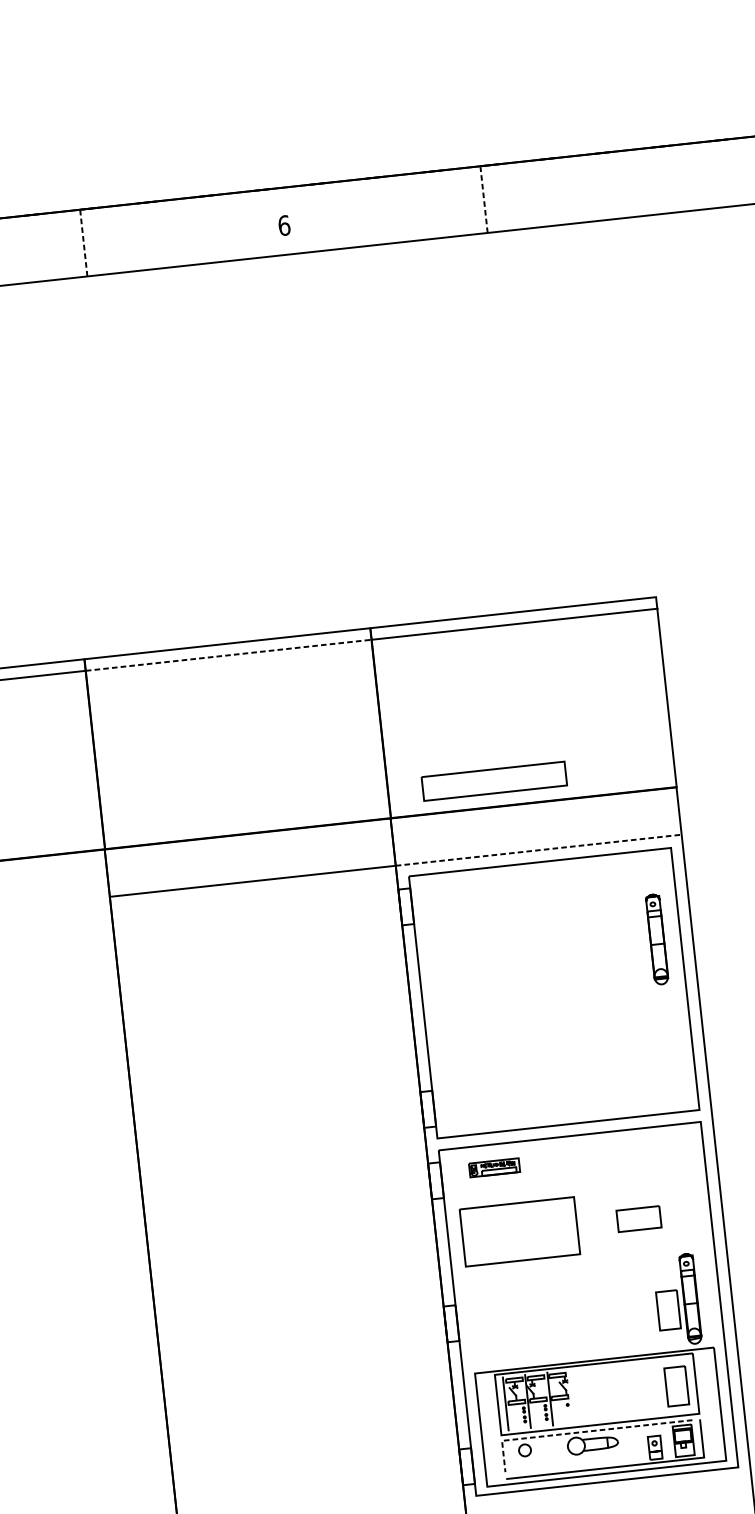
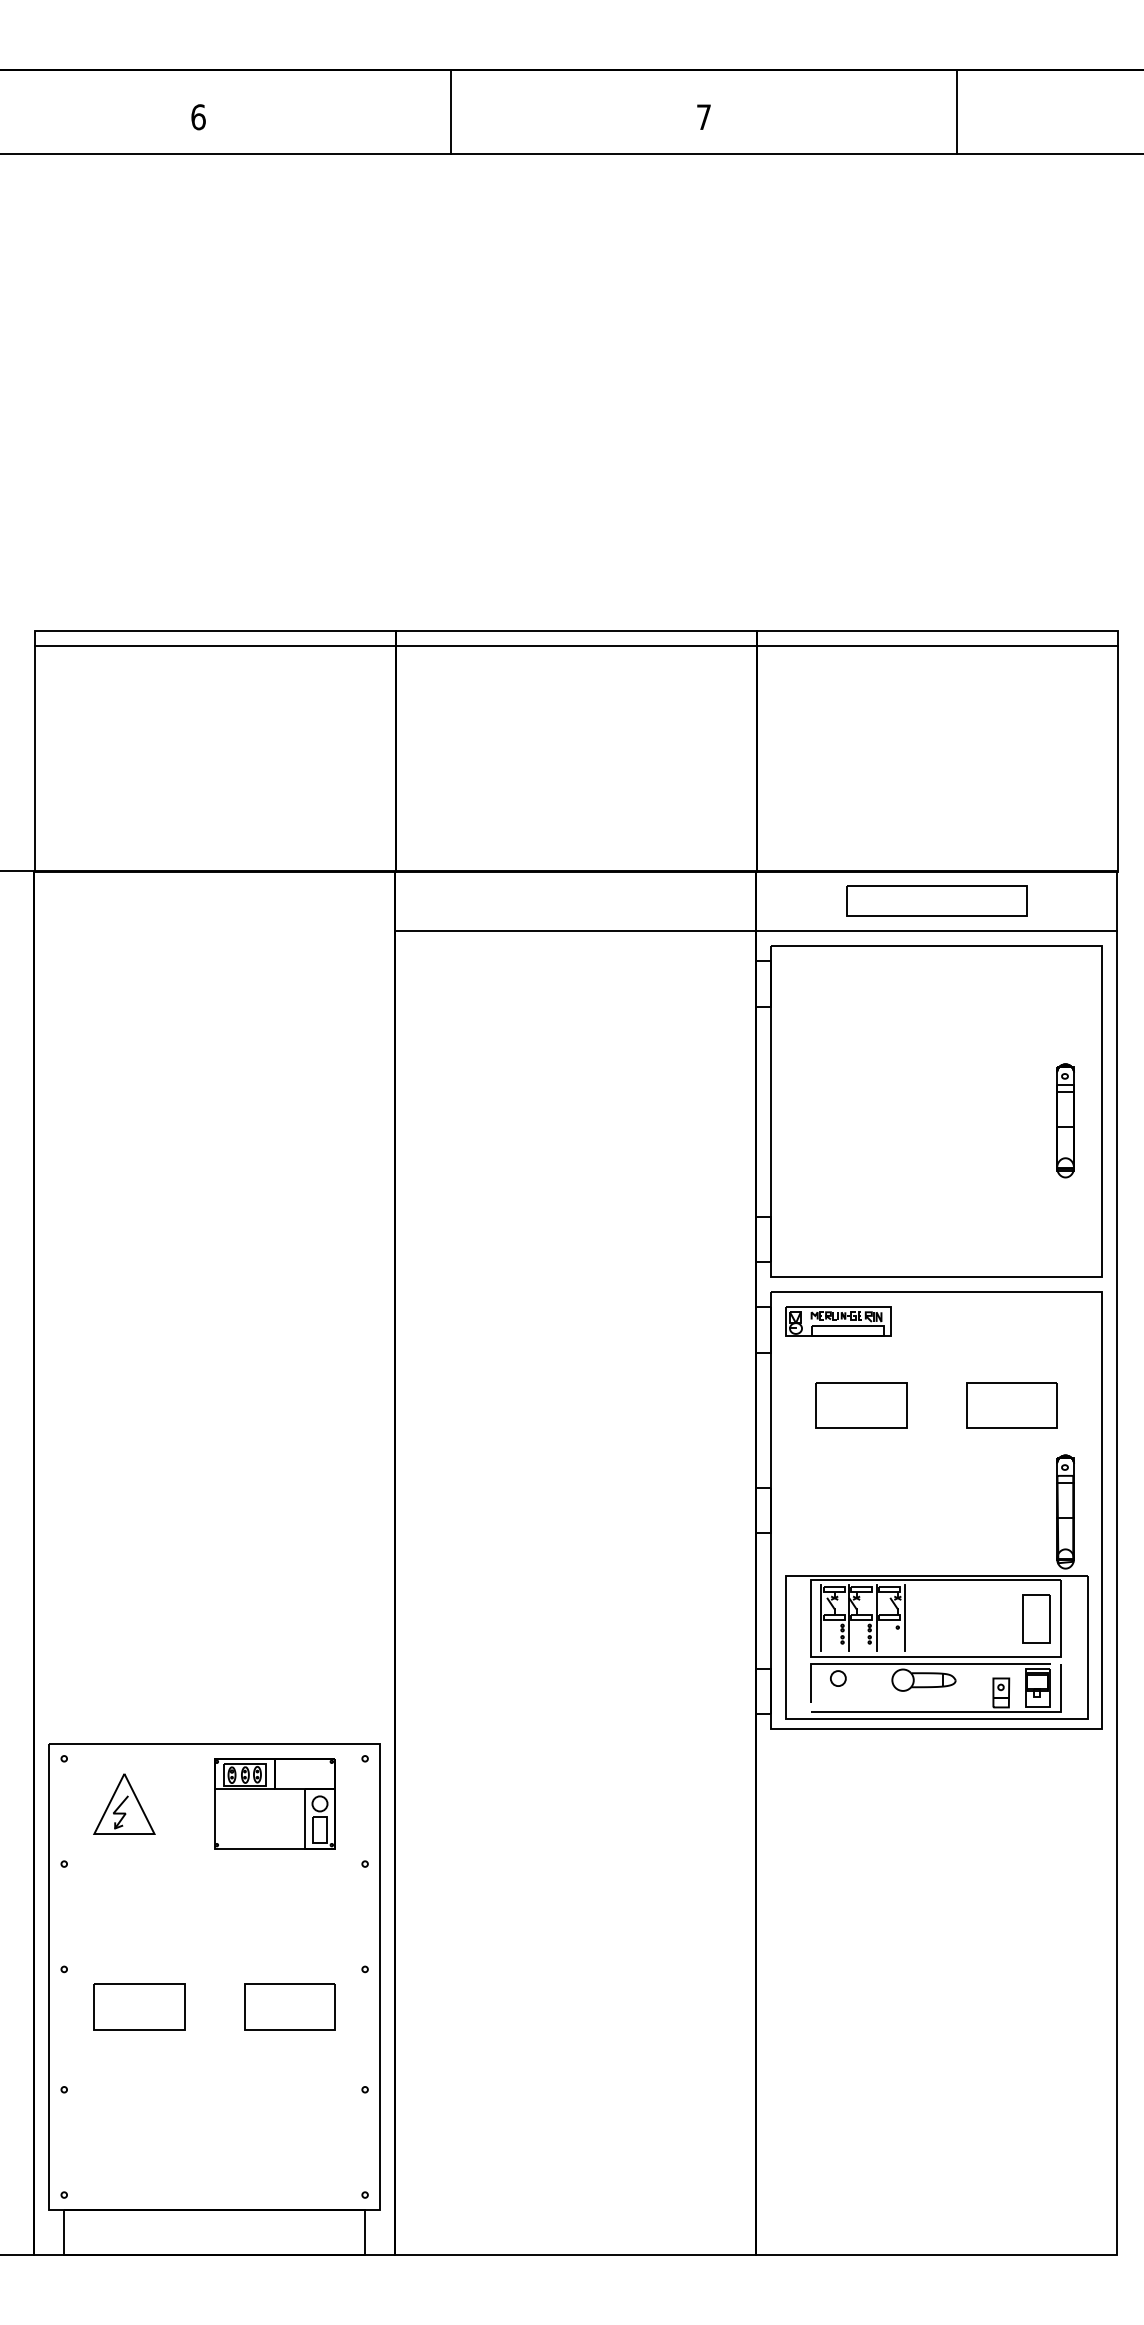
line: (483, 200) -> (956, 112), dashed -> solid
text: (284, 225) -> (704, 117), 6 -> 7
line: (83, 243) -> (451, 112), dashed -> solid
line: (228, 655) -> (576, 646), dashed -> solid
part: (494, 780) -> (936, 900), moved
line: (538, 850) -> (936, 931), dashed -> solid
part: (657, 939) -> (1065, 1120), moved
part: (494, 1167) -> (838, 1321), size x1.67
part: (638, 1219) -> (1011, 1405), size x1.67
part: (519, 1232) -> (861, 1405), size x0.62
part: (668, 1309) -> (1036, 1522), removed
line: (572, 1396) -> (904, 1617), added
line: (580, 1432) -> (910, 1663), dashed -> solid

